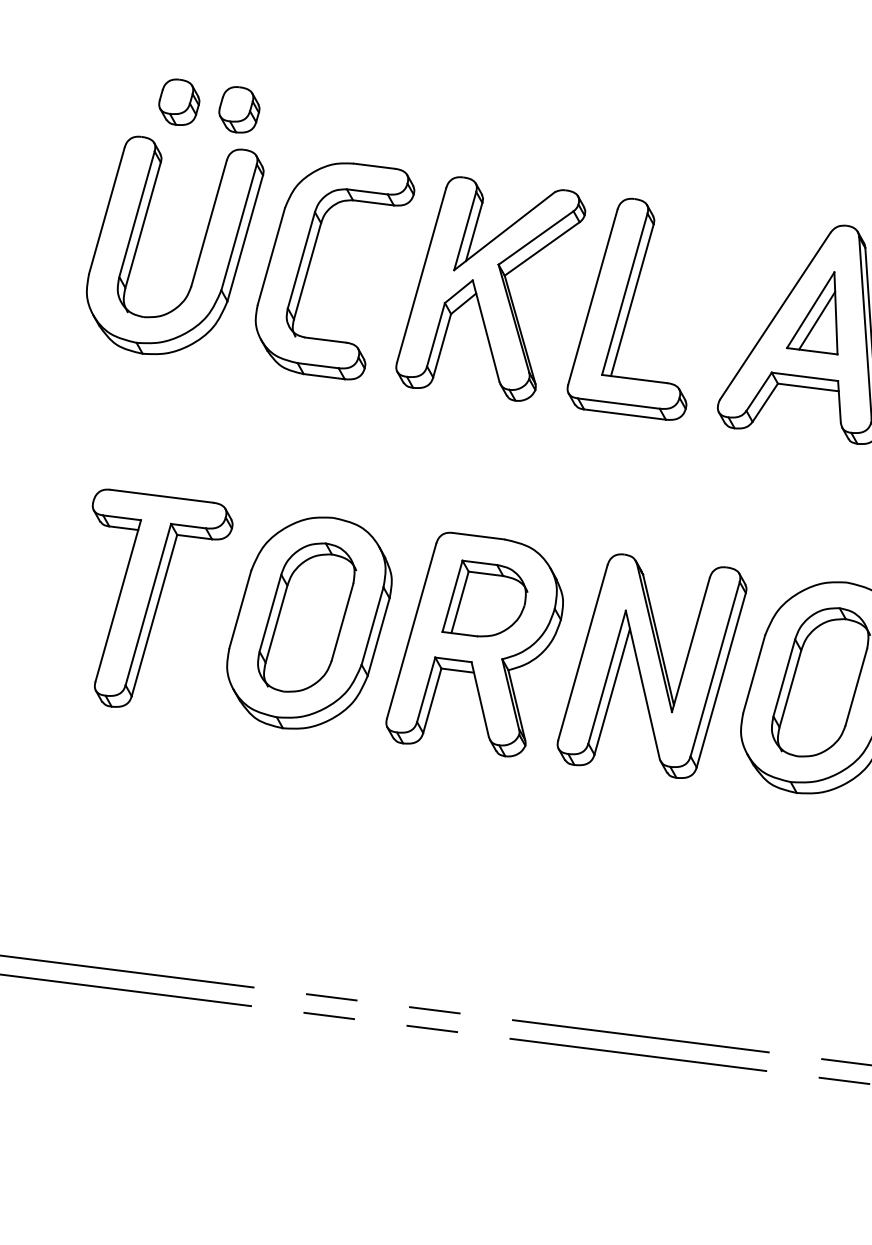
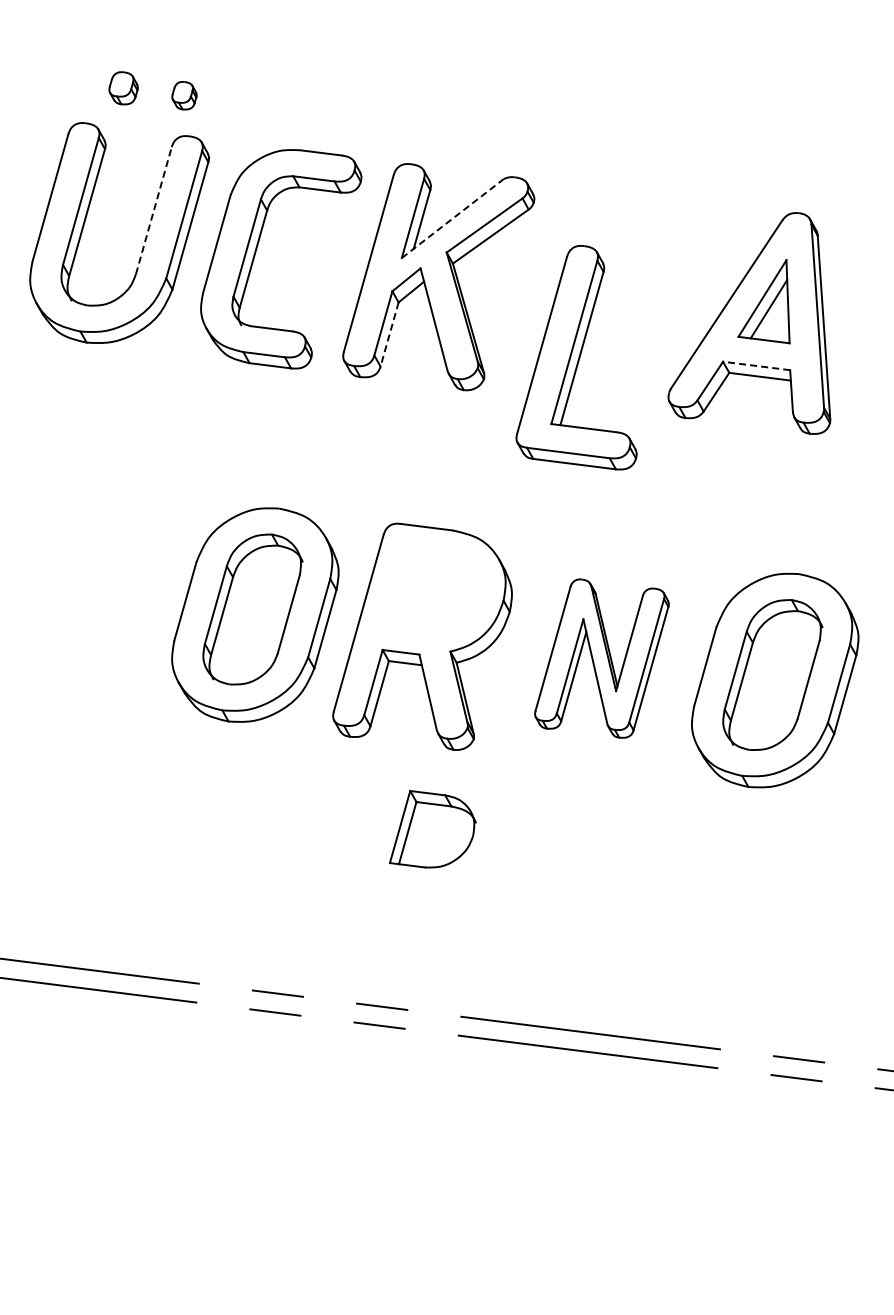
part: (179, 102) -> (123, 88), size x0.7
part: (239, 109) -> (184, 95), size x0.6
line: (208, 223) -> (153, 210), solid -> dashed
line: (505, 231) -> (453, 218), solid -> dashed
part: (626, 309) -> (576, 357), moved
line: (442, 345) -> (389, 334), solid -> dashed
line: (804, 376) -> (756, 365), solid -> dashed
part: (162, 597) -> (106, 589), removed
part: (484, 597) -> (432, 828), moved
part: (651, 666) -> (601, 658), size x0.7

